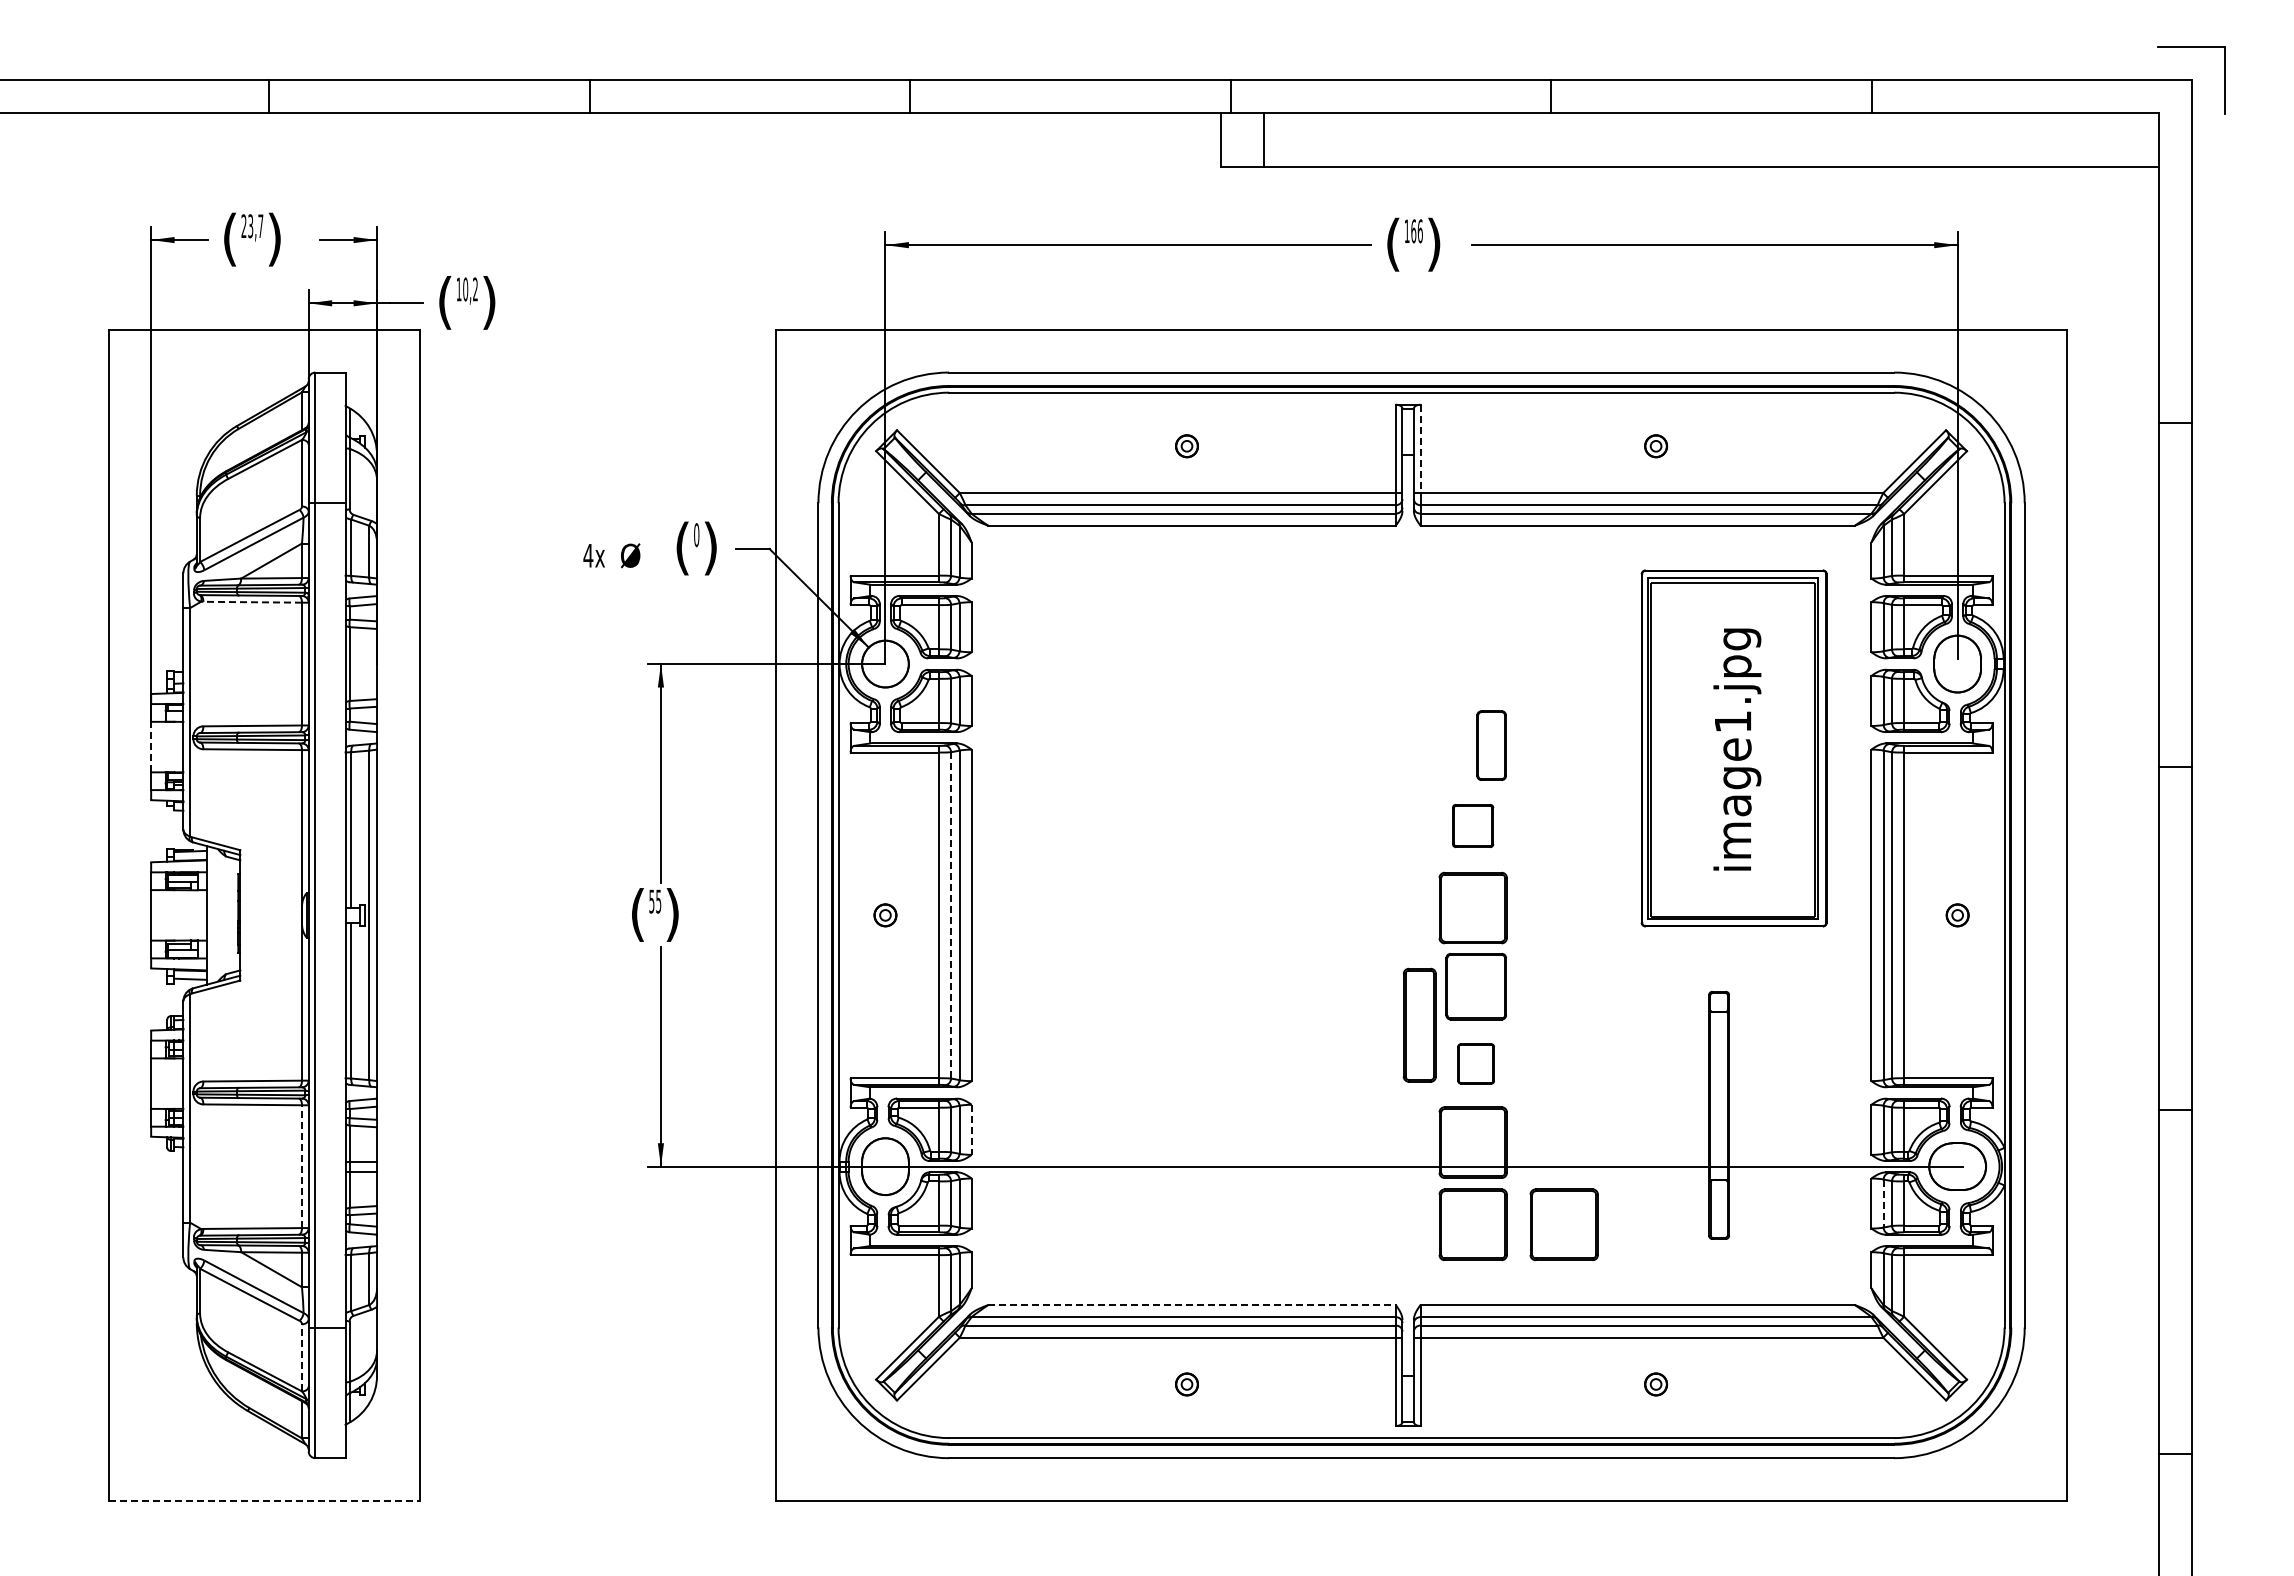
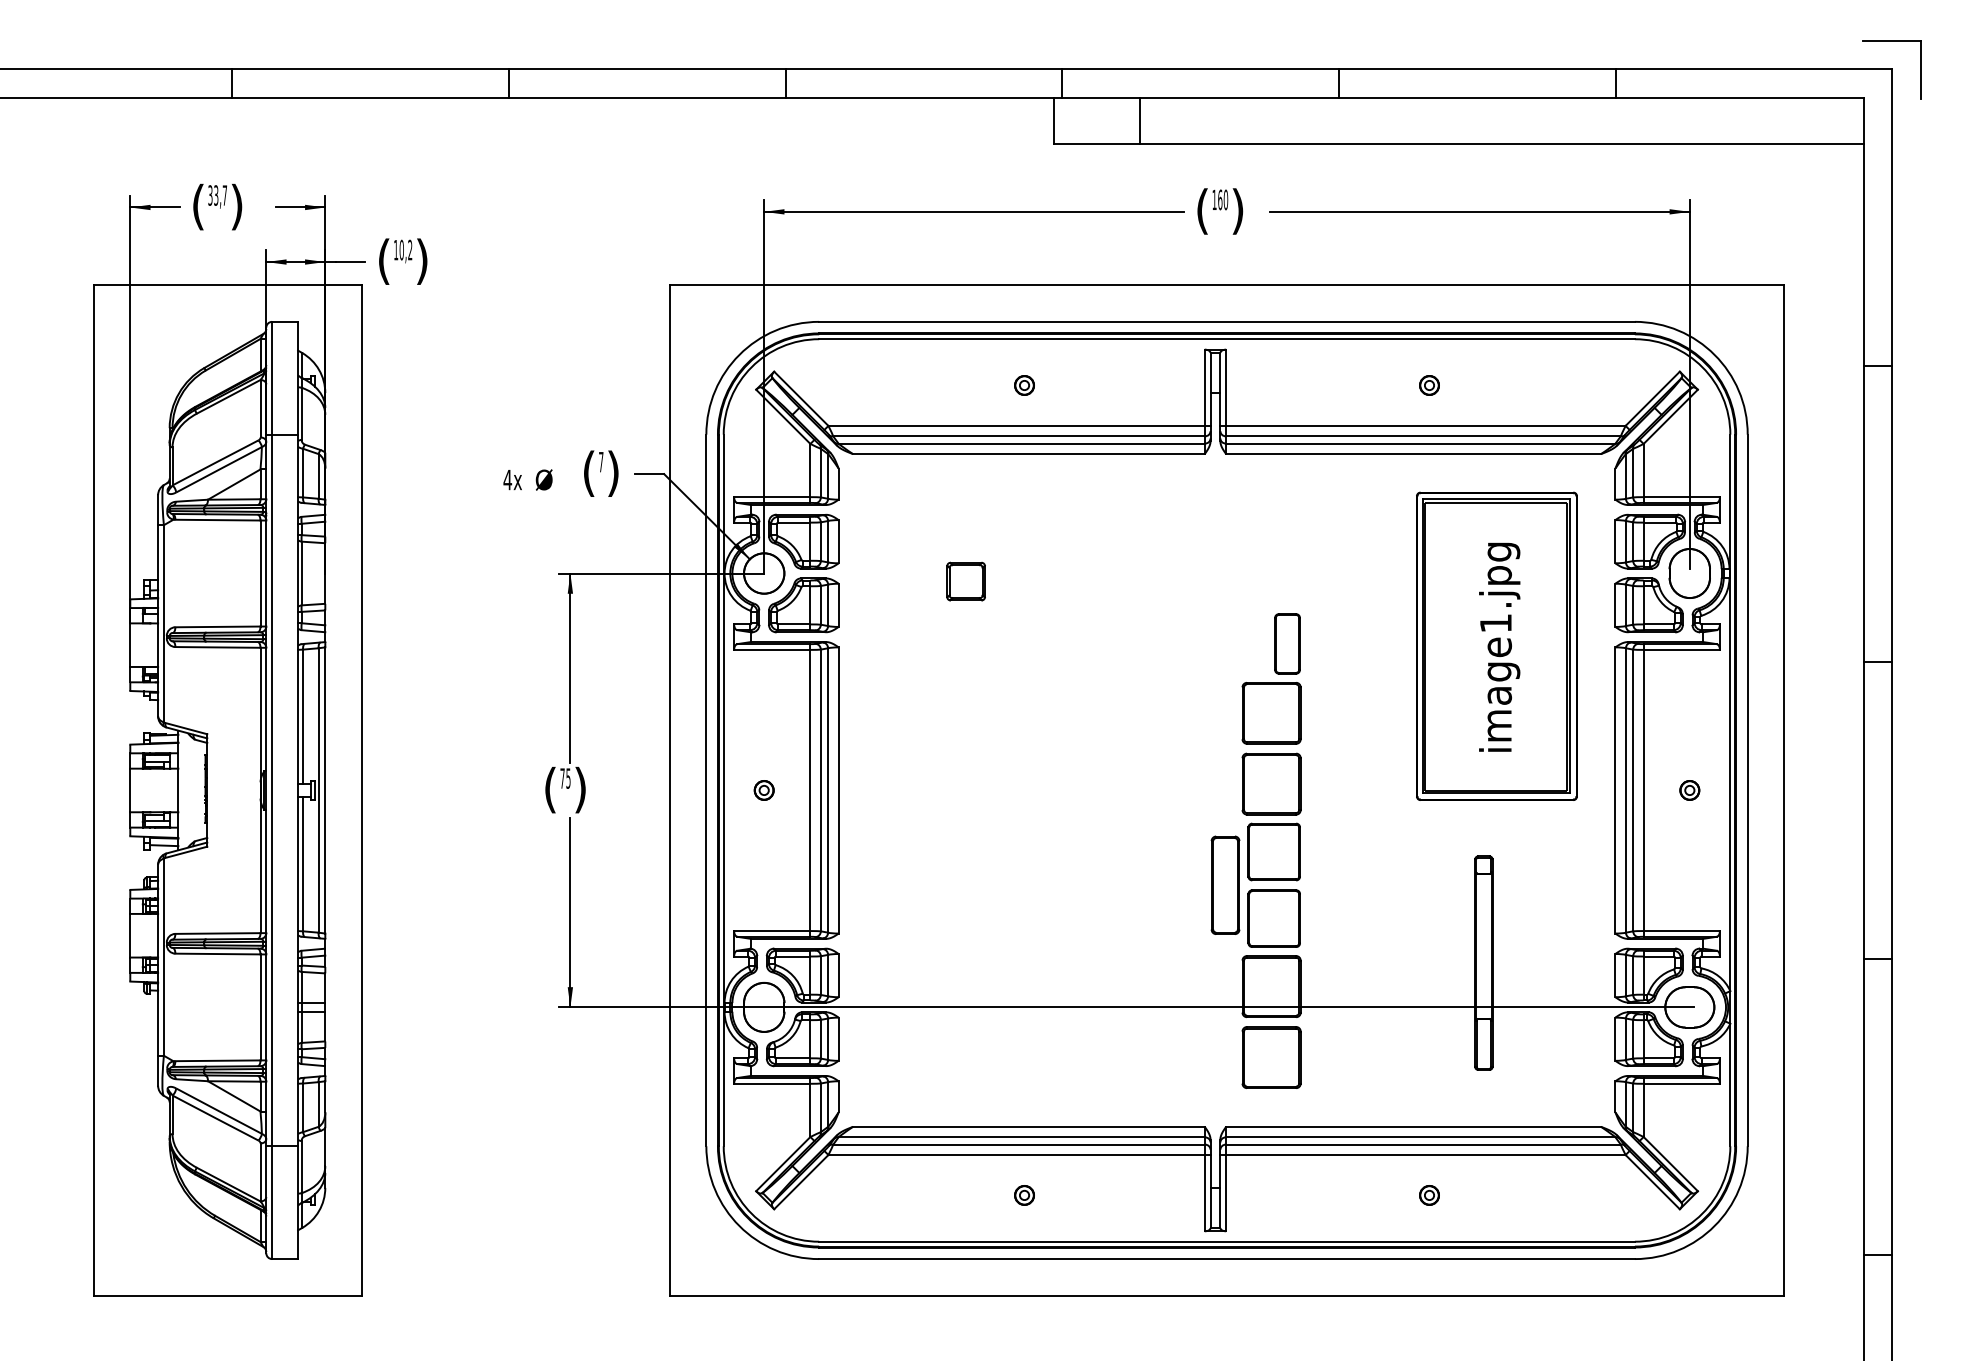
line: (1264, 140) -> (1140, 121), moved
text: (243, 226) -> (210, 195), 23,7 -> 33,7
text: (1420, 230) -> (1226, 199), 166 -> 160
line: (1420, 449) -> (1226, 388), dashed -> solid
text: (696, 535) -> (601, 462), 0 -> 7
line: (252, 602) -> (217, 520), dashed -> solid
part: (1119, 673) -> (966, 581), added
line: (151, 746) -> (130, 644), dashed -> solid
part: (1472, 825) -> (1271, 712), size x1.67
text: (651, 901) -> (562, 778), 55 -> 75
line: (951, 915) -> (821, 790), dashed -> solid
part: (1475, 1063) -> (1273, 918), size x1.67
line: (971, 1130) -> (838, 976), dashed -> solid
line: (302, 1166) -> (260, 1007), dashed -> solid
line: (1883, 1204) -> (1625, 1040), dashed -> solid
part: (1563, 1224) -> (1349, 1057), removed
line: (1192, 1304) -> (1029, 1126), dashed -> solid
line: (302, 1357) -> (260, 1172), dashed -> solid
line: (264, 1500) -> (228, 1295), dashed -> solid

